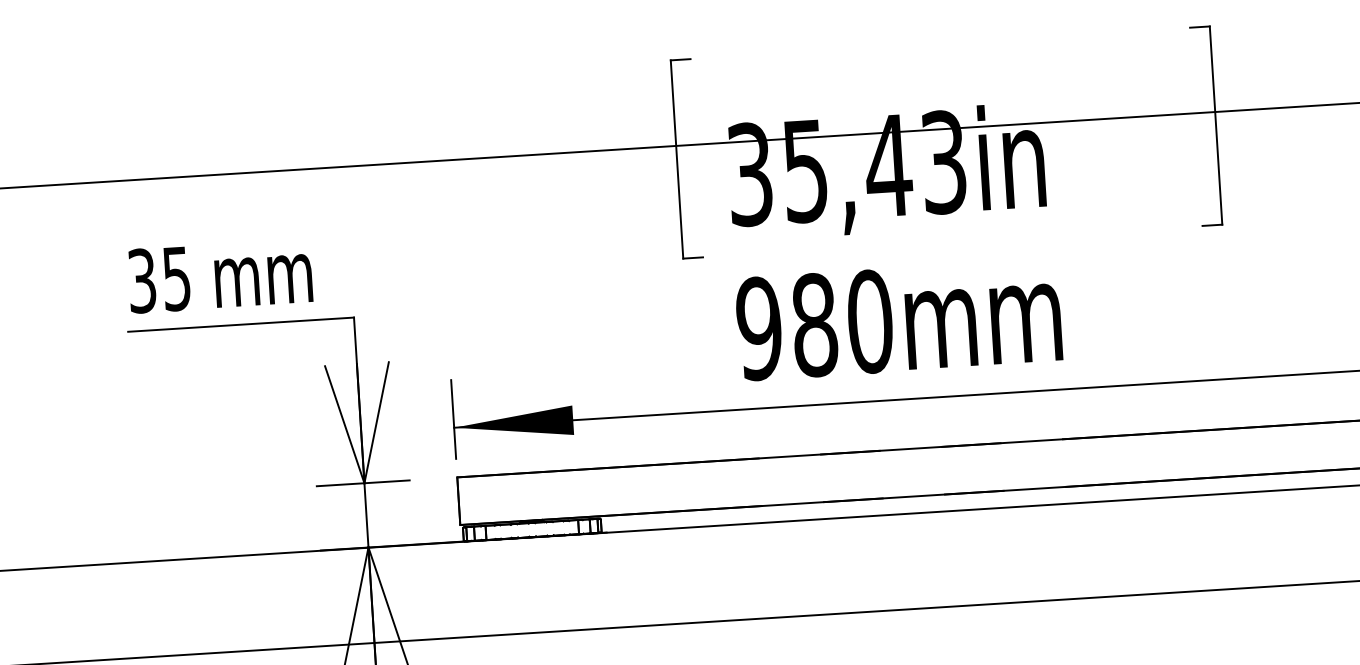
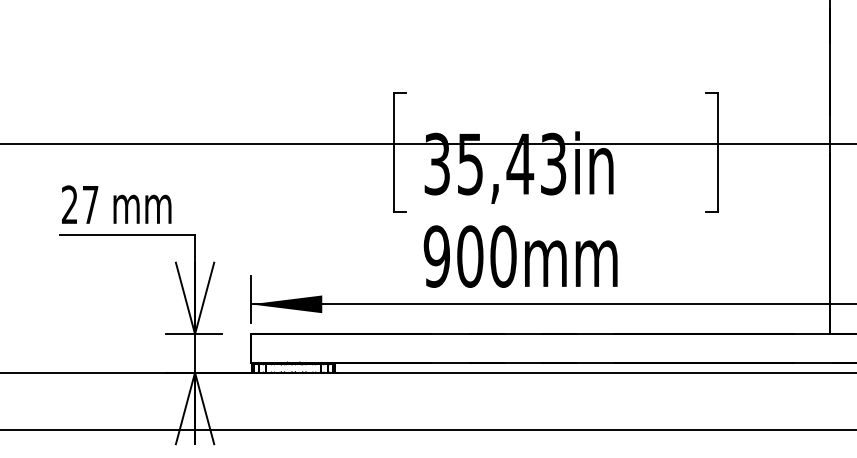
text: (159, 279) -> (80, 204), 35 -> 27
text: (815, 324) -> (470, 256), 980mm -> 900mm

